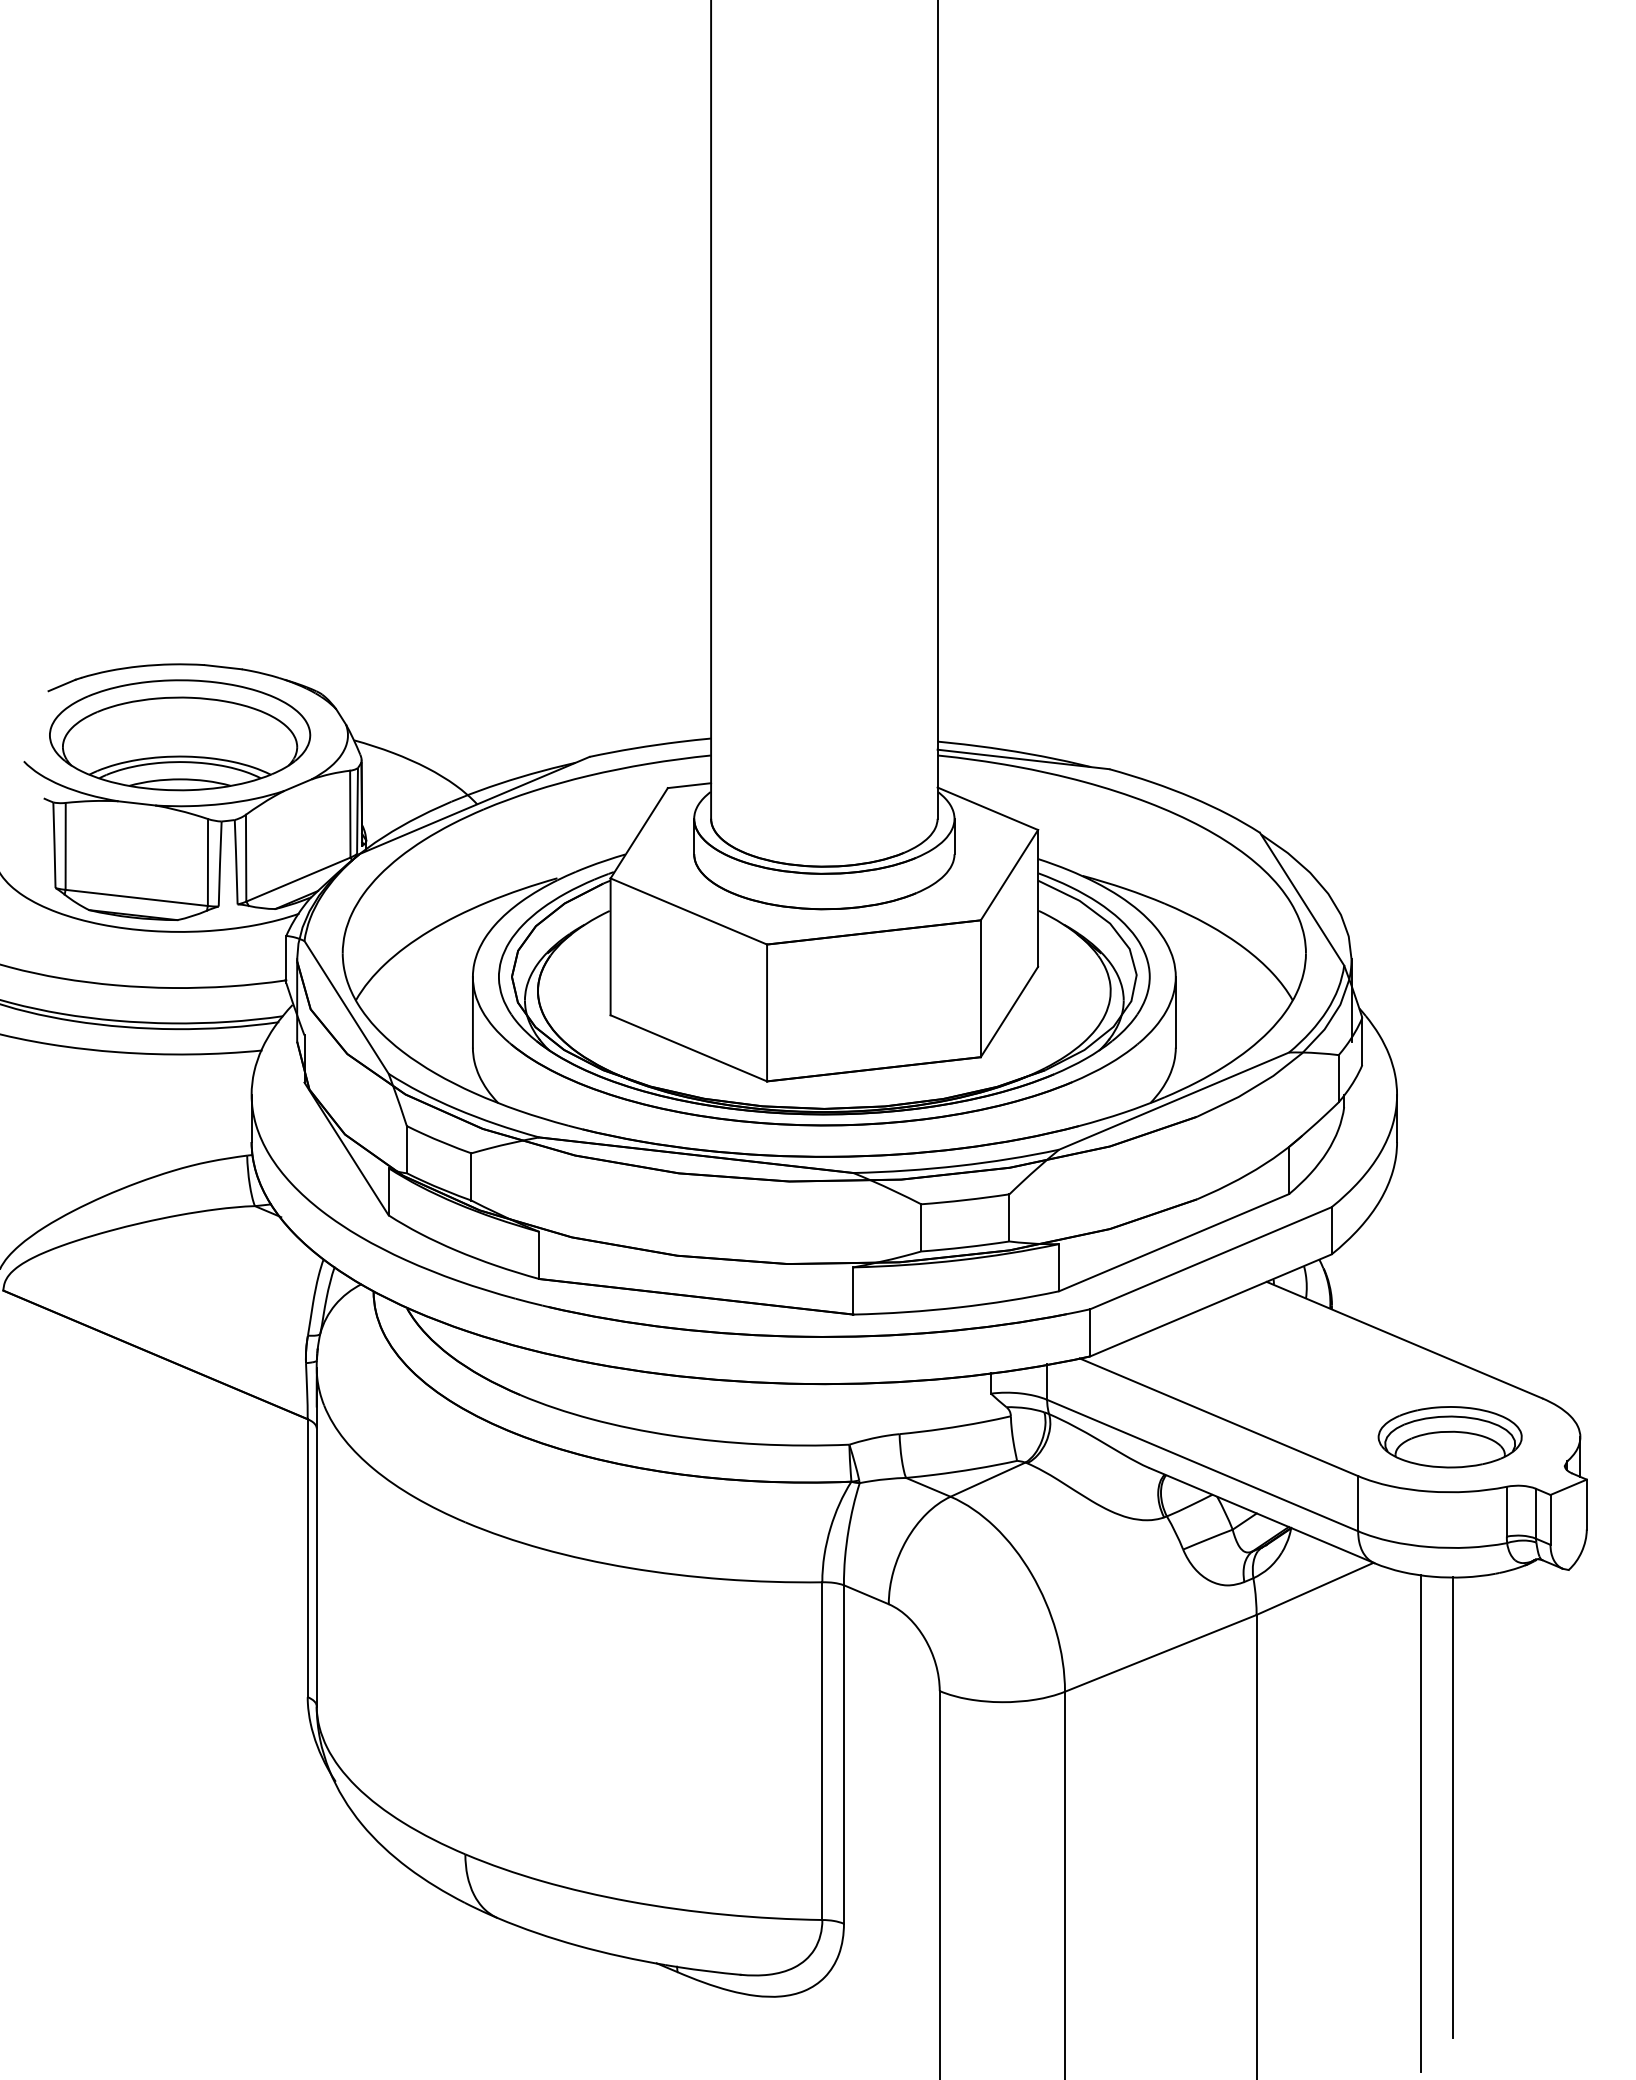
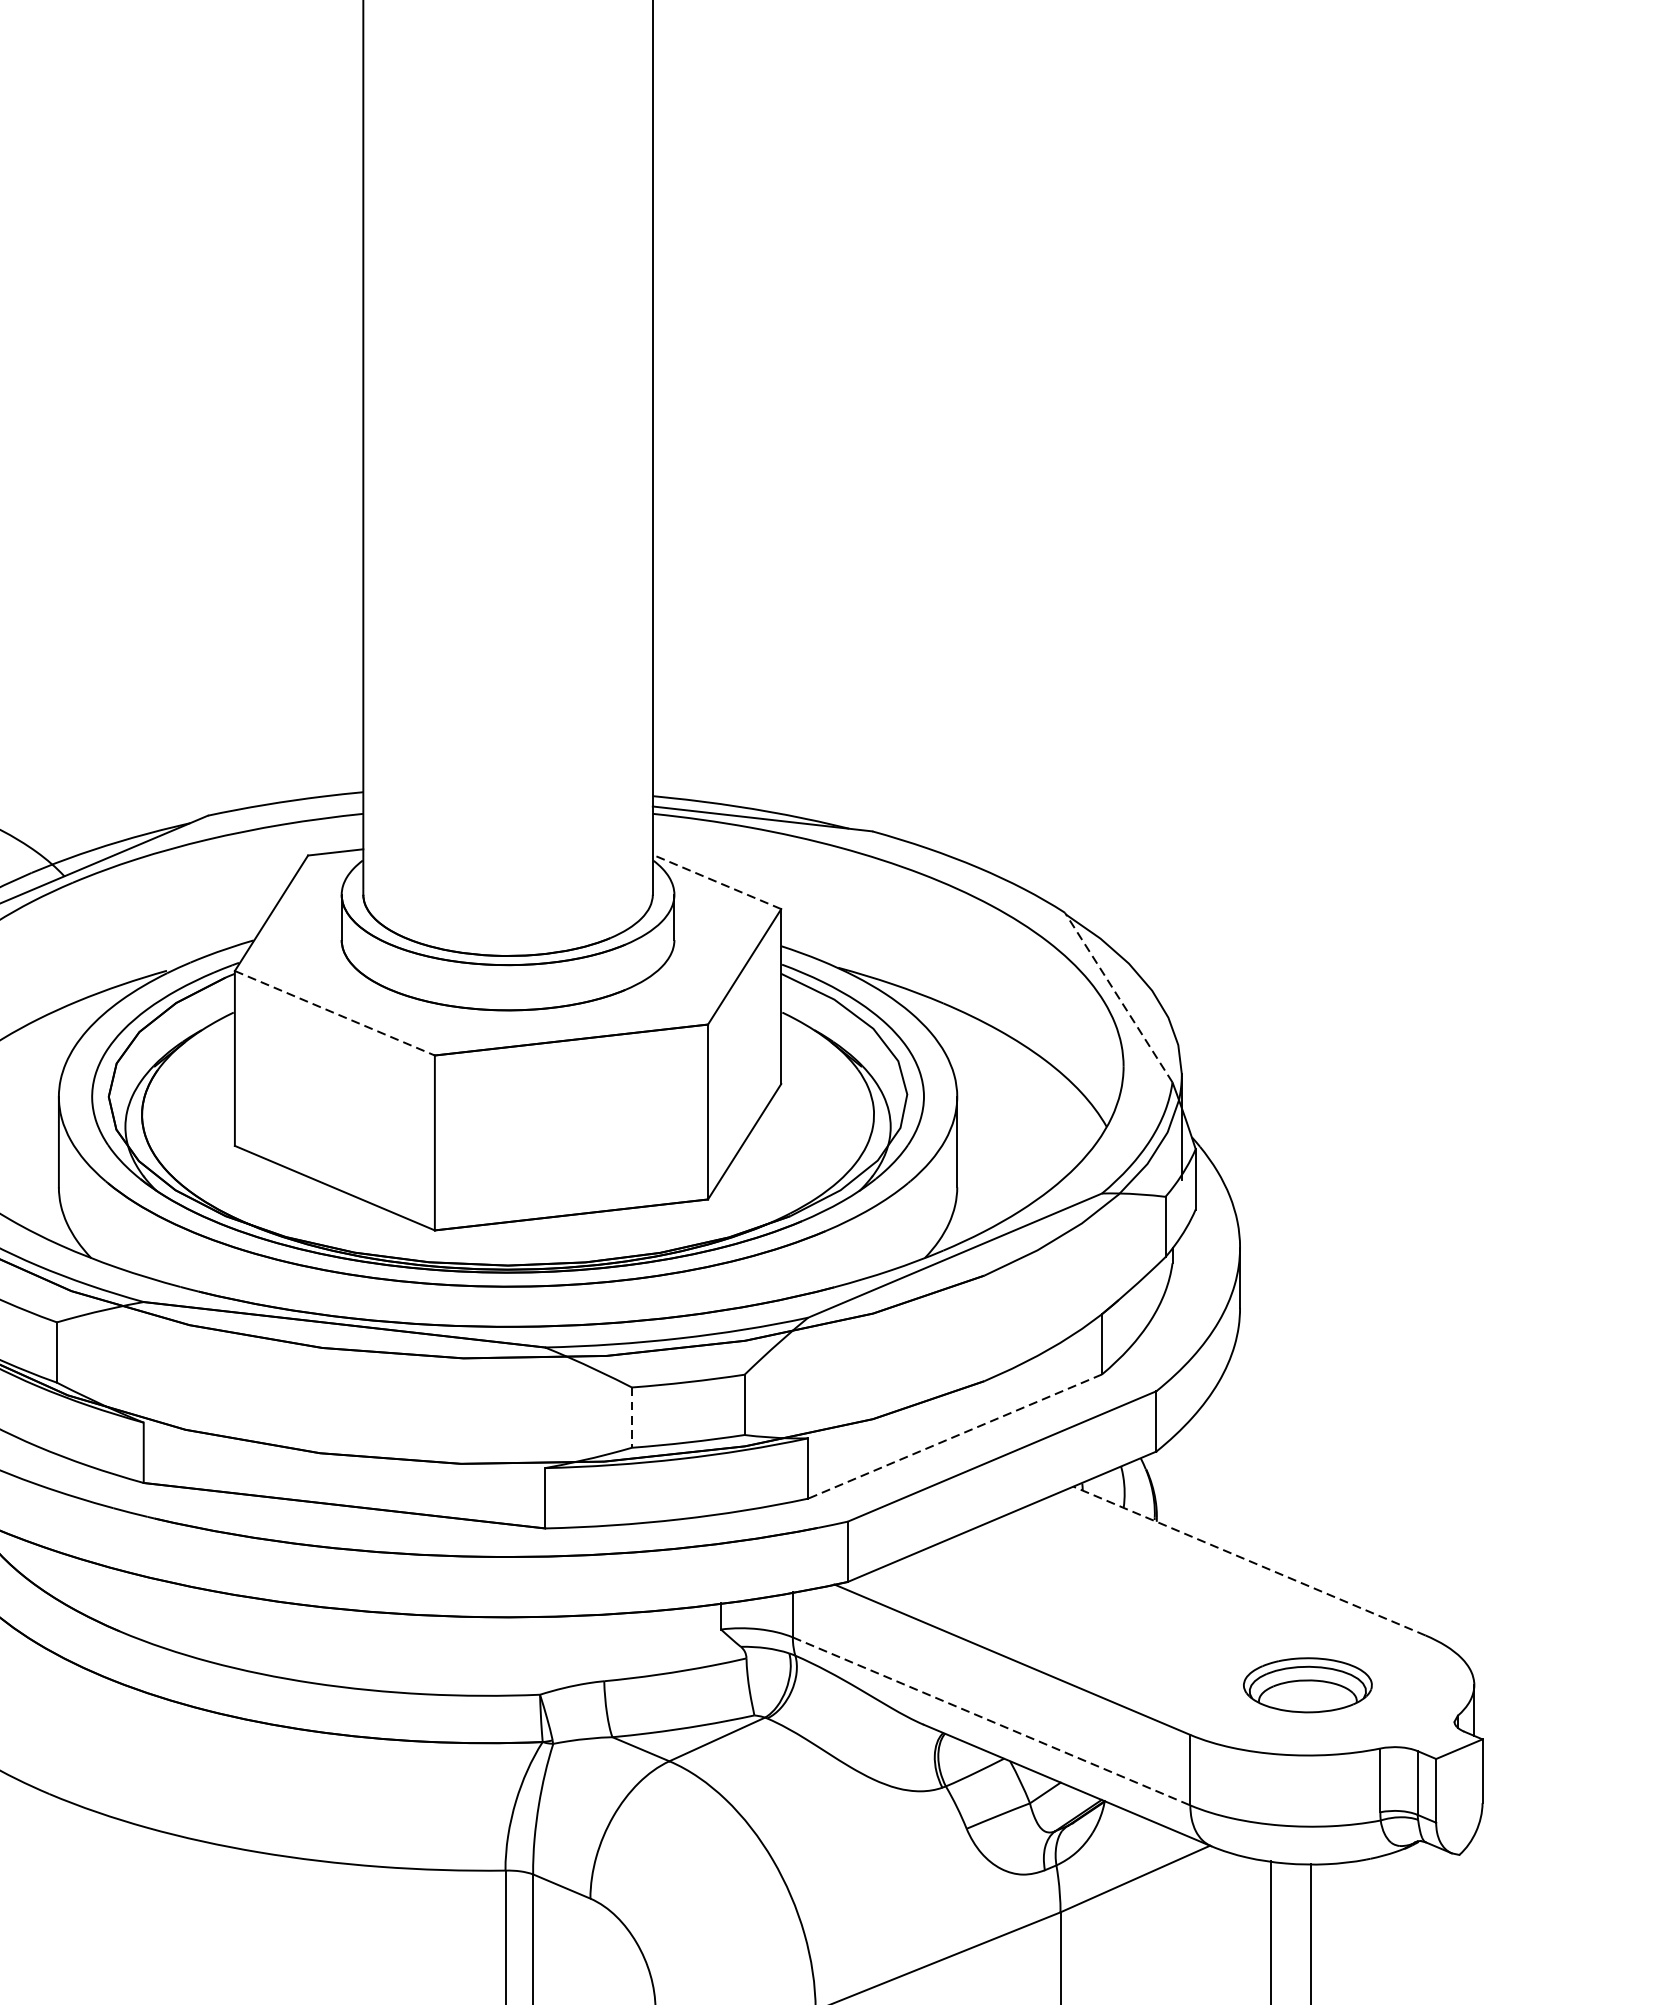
line: (987, 808) -> (716, 881), solid -> dashed
line: (1302, 899) -> (1119, 997), solid -> dashed
line: (688, 911) -> (334, 1013), solid -> dashed
line: (921, 1227) -> (632, 1417), solid -> dashed
line: (1174, 1242) -> (955, 1436), solid -> dashed
line: (1404, 1340) -> (1249, 1561), solid -> dashed
part: (1449, 1437) -> (1307, 1685), size x0.7
line: (1202, 1465) -> (991, 1721), solid -> dashed

